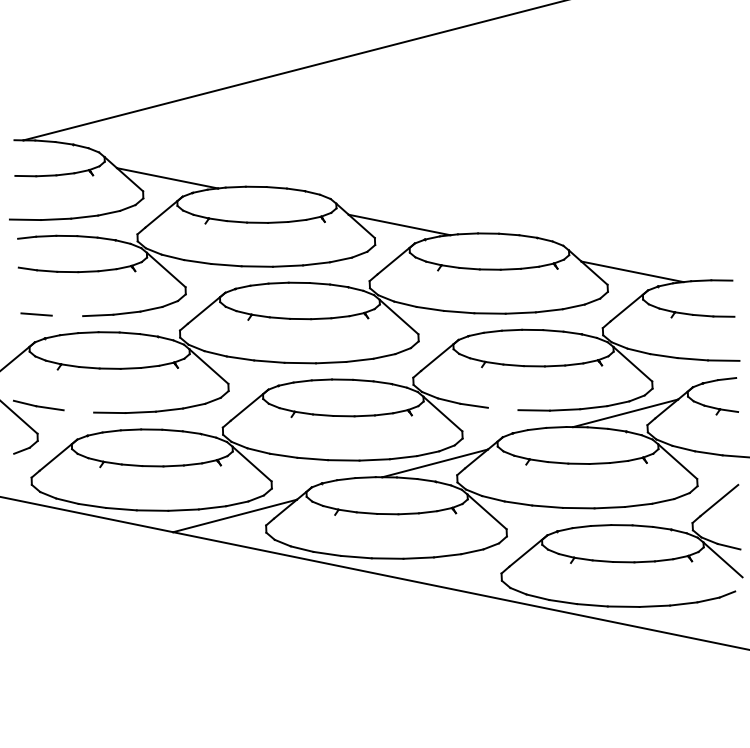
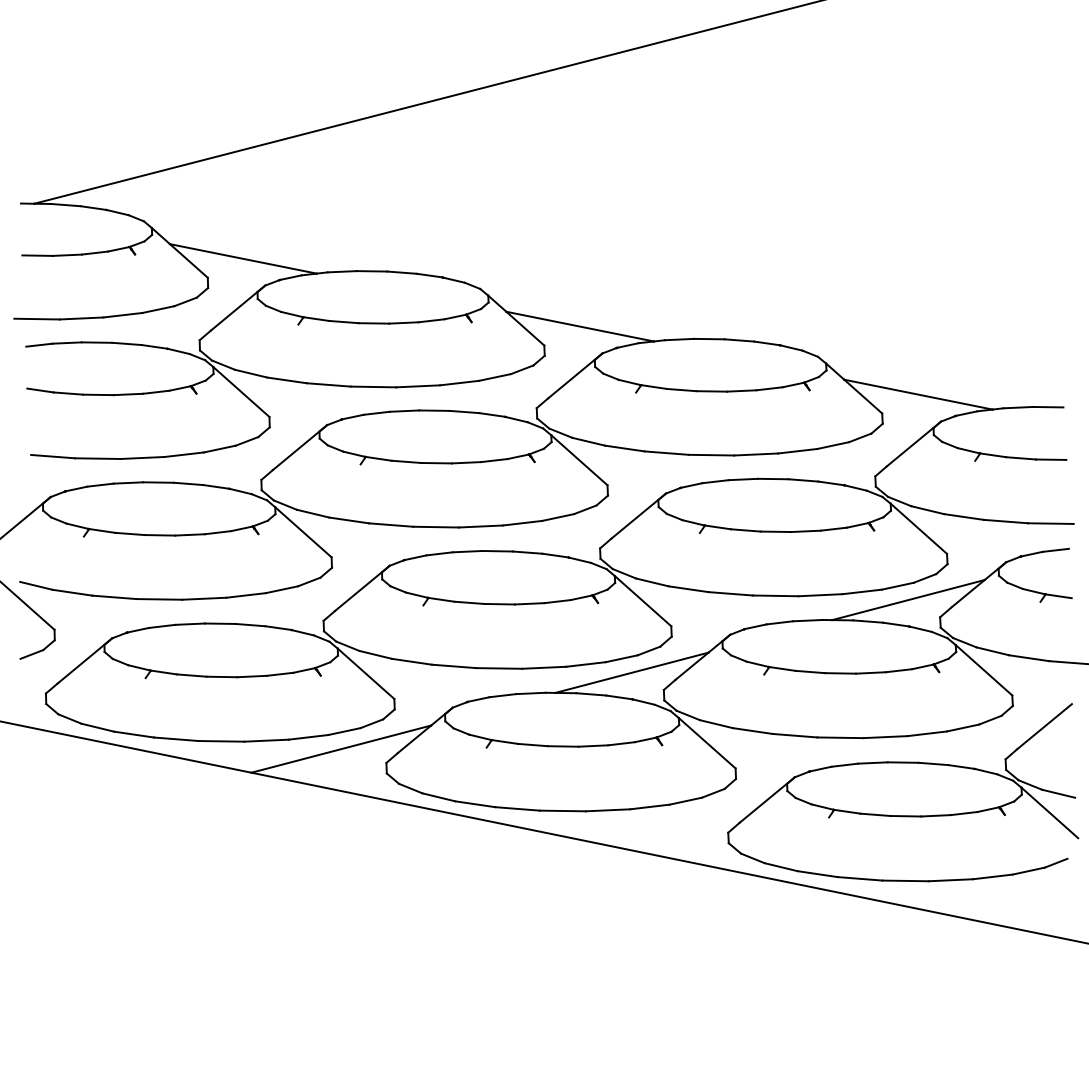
line: (67, 315) -> (98, 458), added
line: (502, 408) -> (729, 593), added
line: (78, 411) -> (113, 597), added

